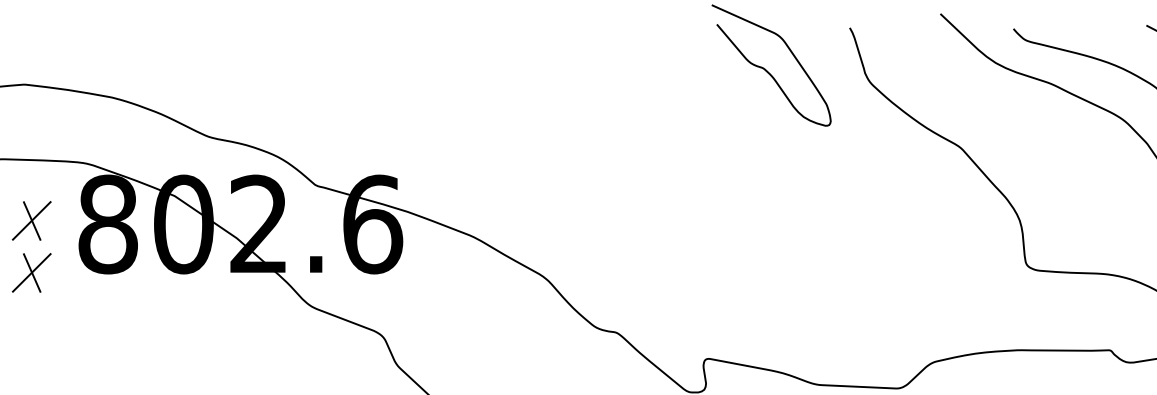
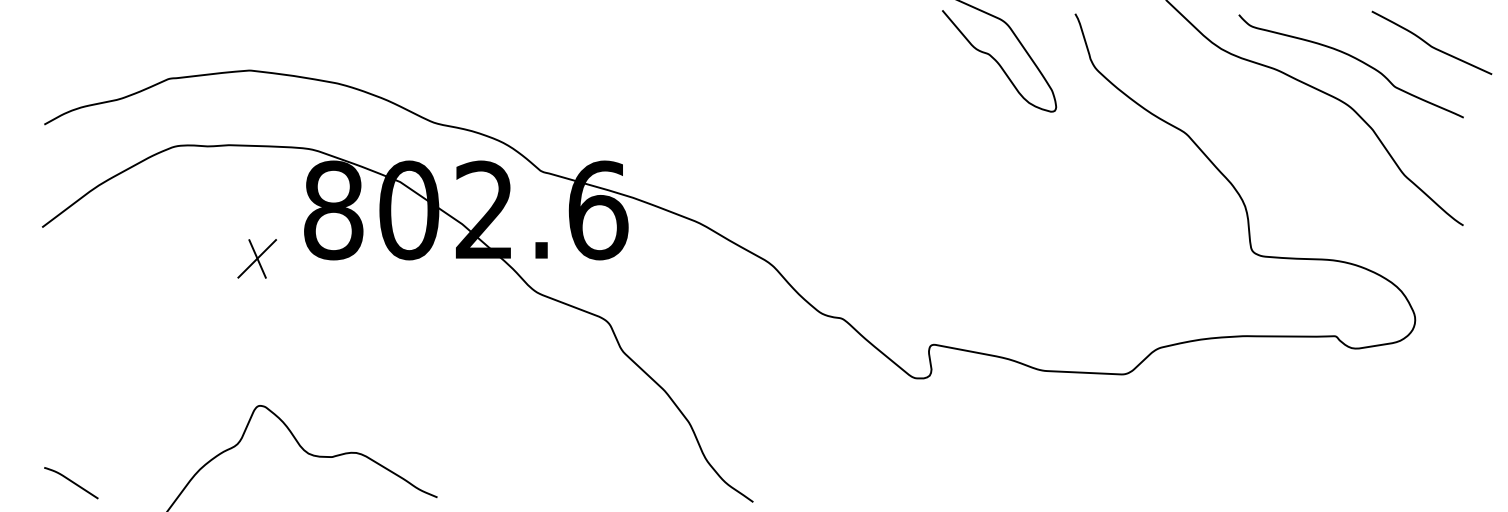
part: (31, 220) -> (256, 206), removed

